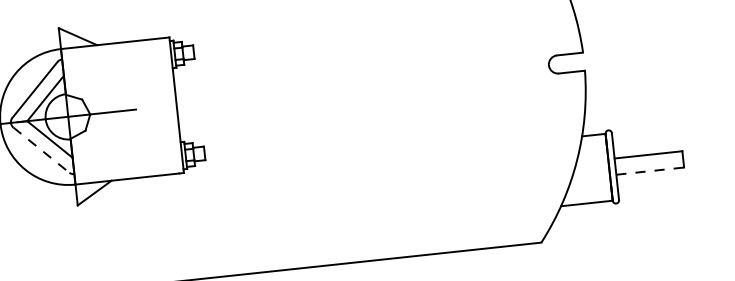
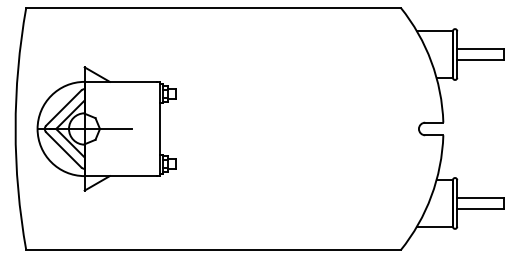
line: (40, 149) -> (63, 149), dashed -> solid
line: (649, 171) -> (480, 209), dashed -> solid

